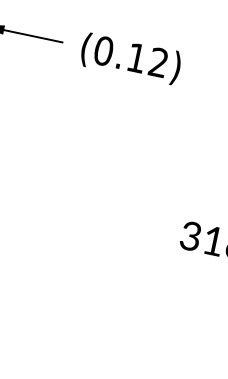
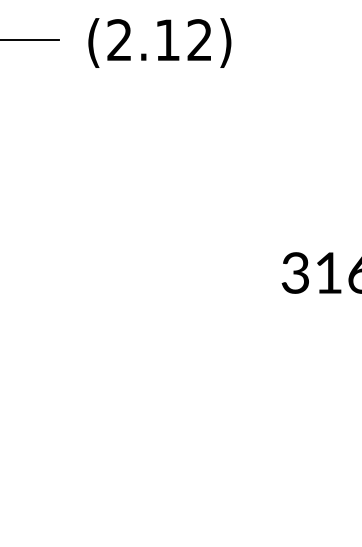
text: (103, 51) -> (119, 40), (0.12) -> (2.12)

